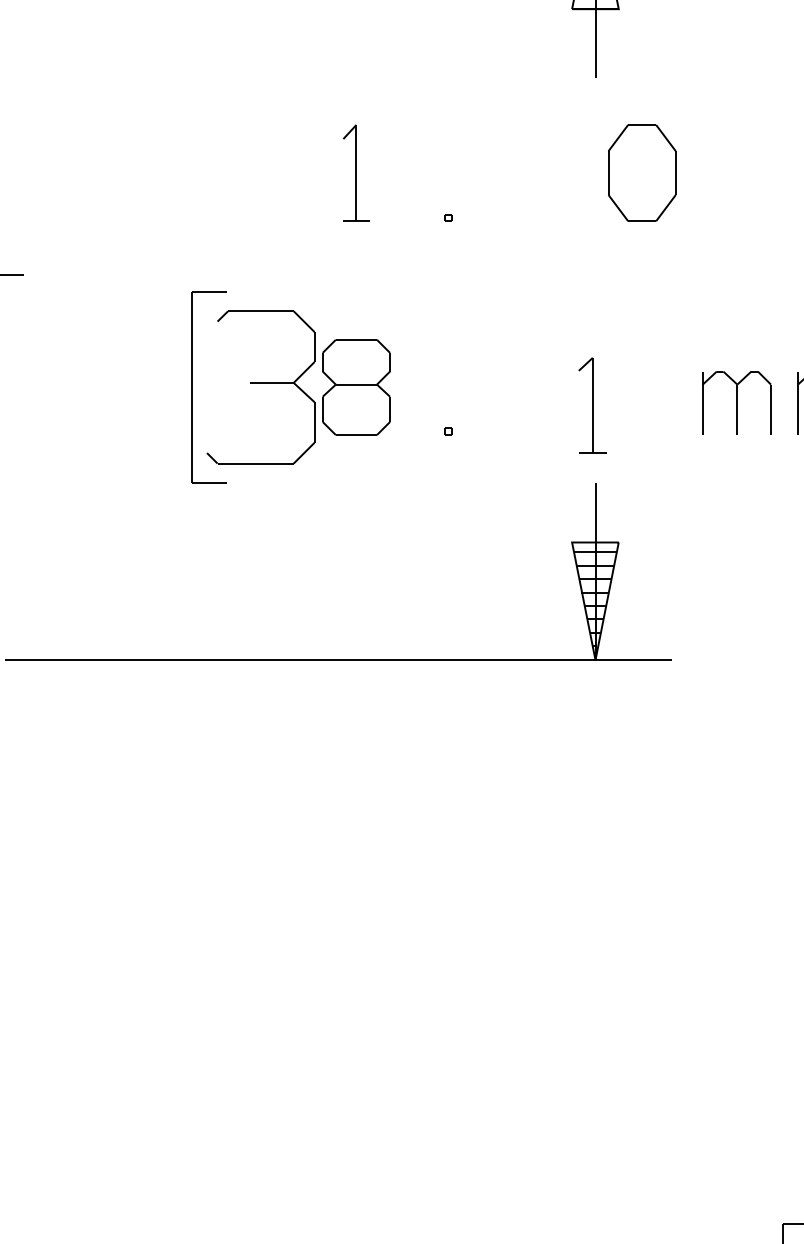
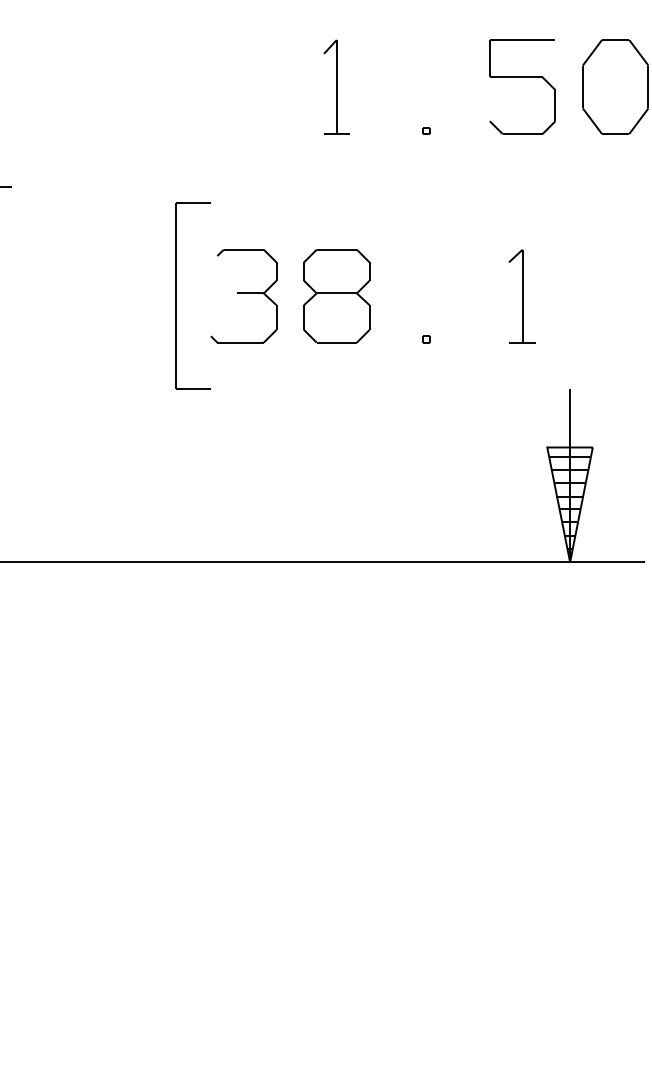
part: (546, 163) -> (522, 77), added
part: (261, 387) -> (244, 296), size x0.62
part: (592, 405) -> (522, 296), moved

